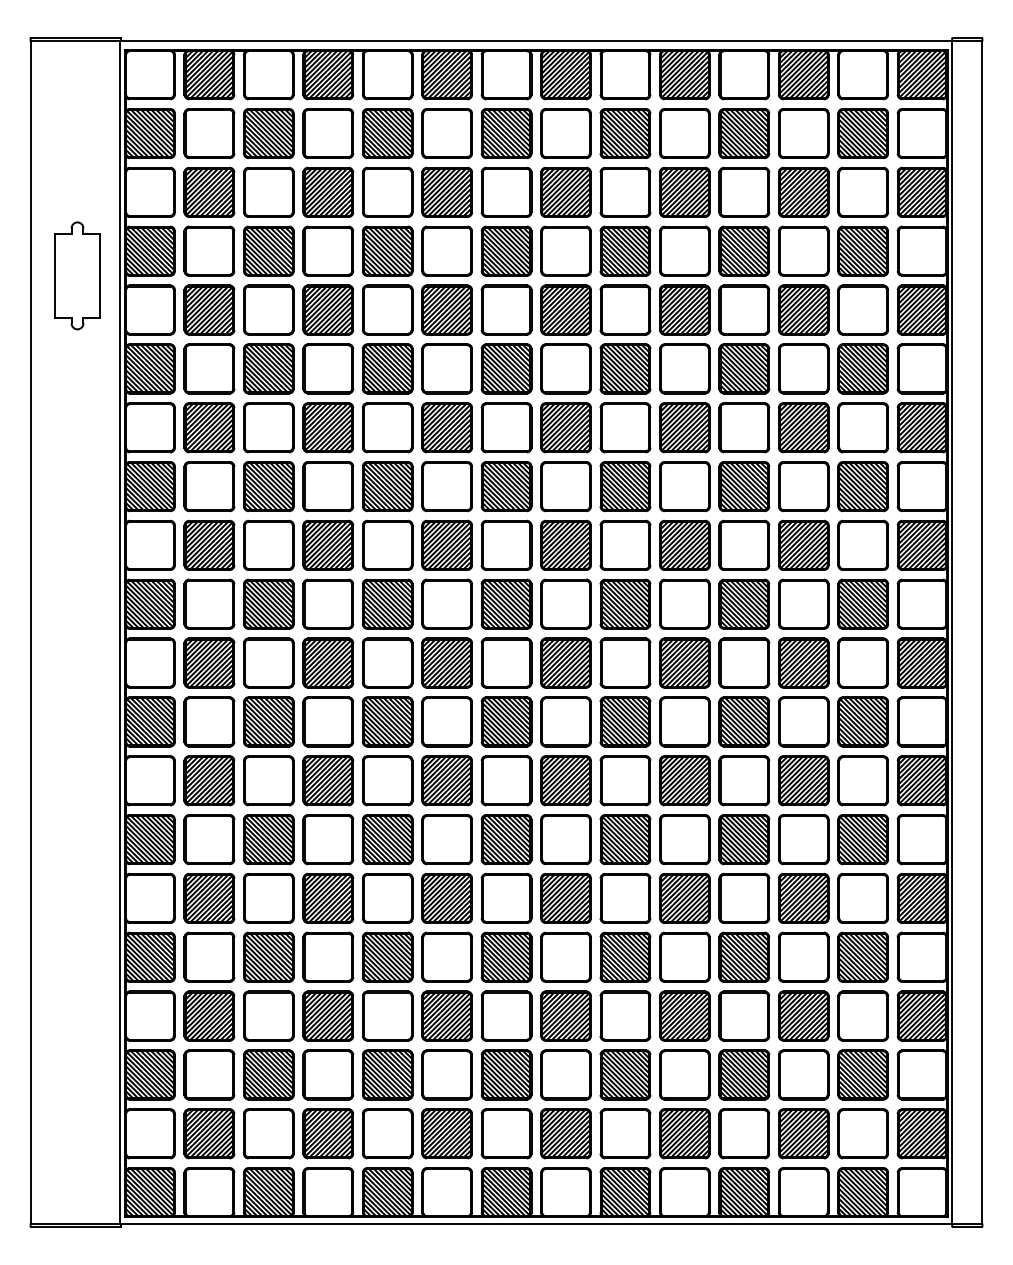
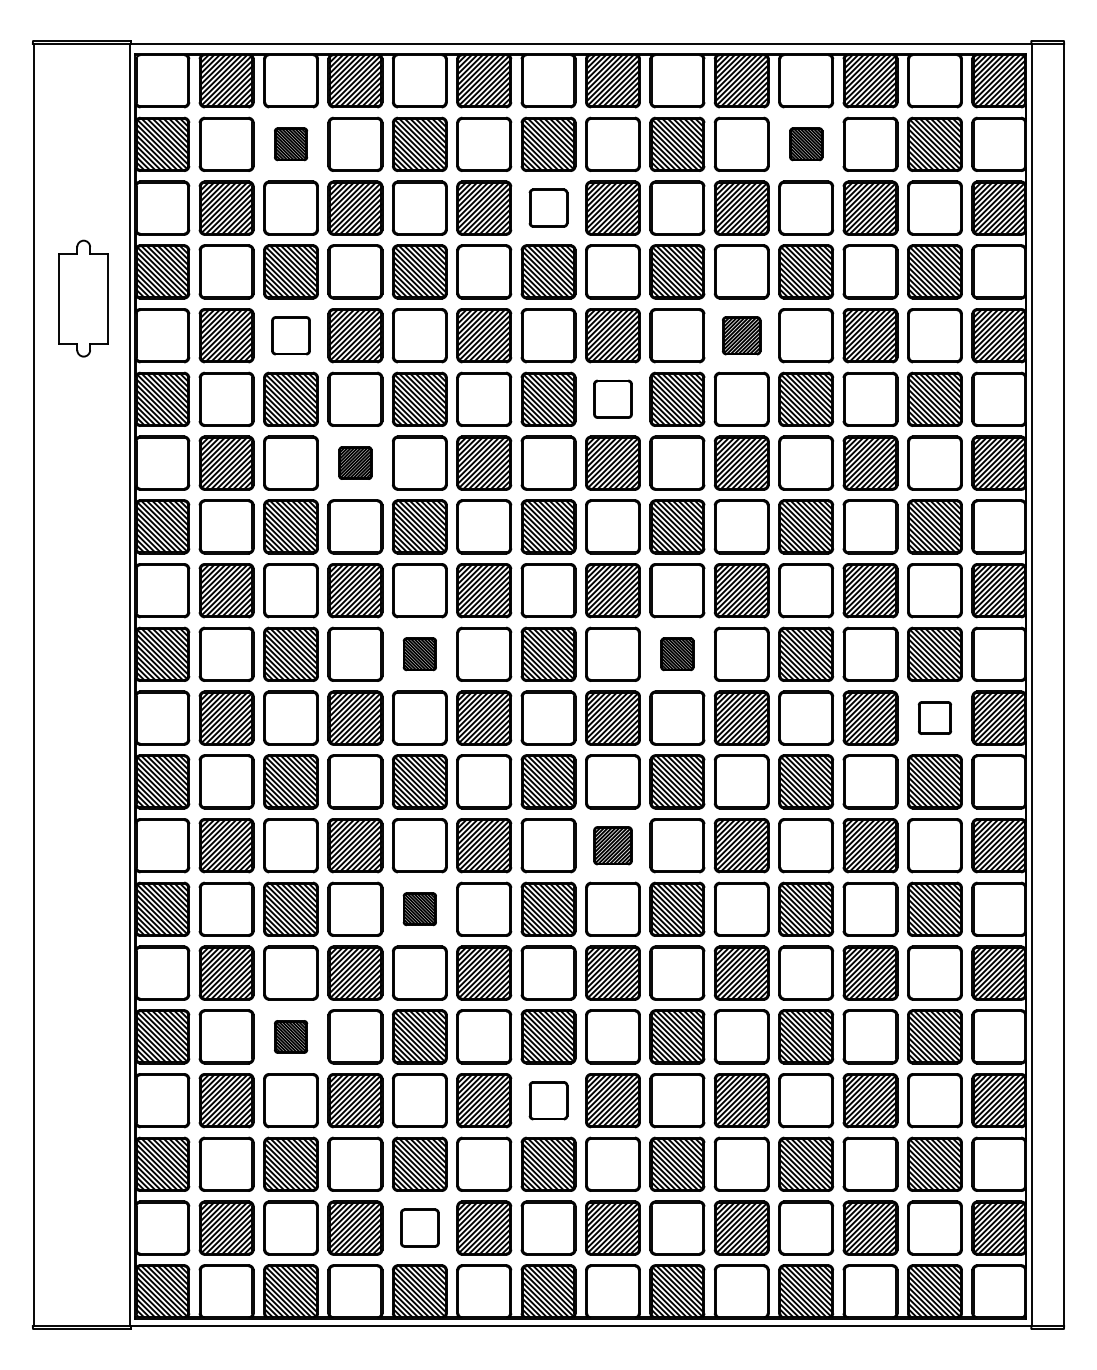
part: (268, 132) -> (290, 143), size x0.6
part: (744, 132) -> (806, 143), size x0.6
part: (506, 191) -> (548, 207), size x0.7
part: (268, 309) -> (290, 335), size x0.7
part: (684, 309) -> (741, 335), size x0.7
part: (565, 368) -> (612, 398), size x0.7
part: (328, 427) -> (355, 462), size x0.6
part: (387, 603) -> (419, 653), size x0.6
part: (625, 603) -> (677, 653), size x0.6
part: (862, 662) -> (934, 717), size x0.6
part: (565, 780) -> (612, 845), size x0.7
part: (387, 838) -> (419, 908), size x0.6
part: (268, 956) -> (290, 1036), size x0.6
part: (506, 1016) -> (548, 1100), size x0.7
part: (387, 1133) -> (419, 1227), size x0.7

